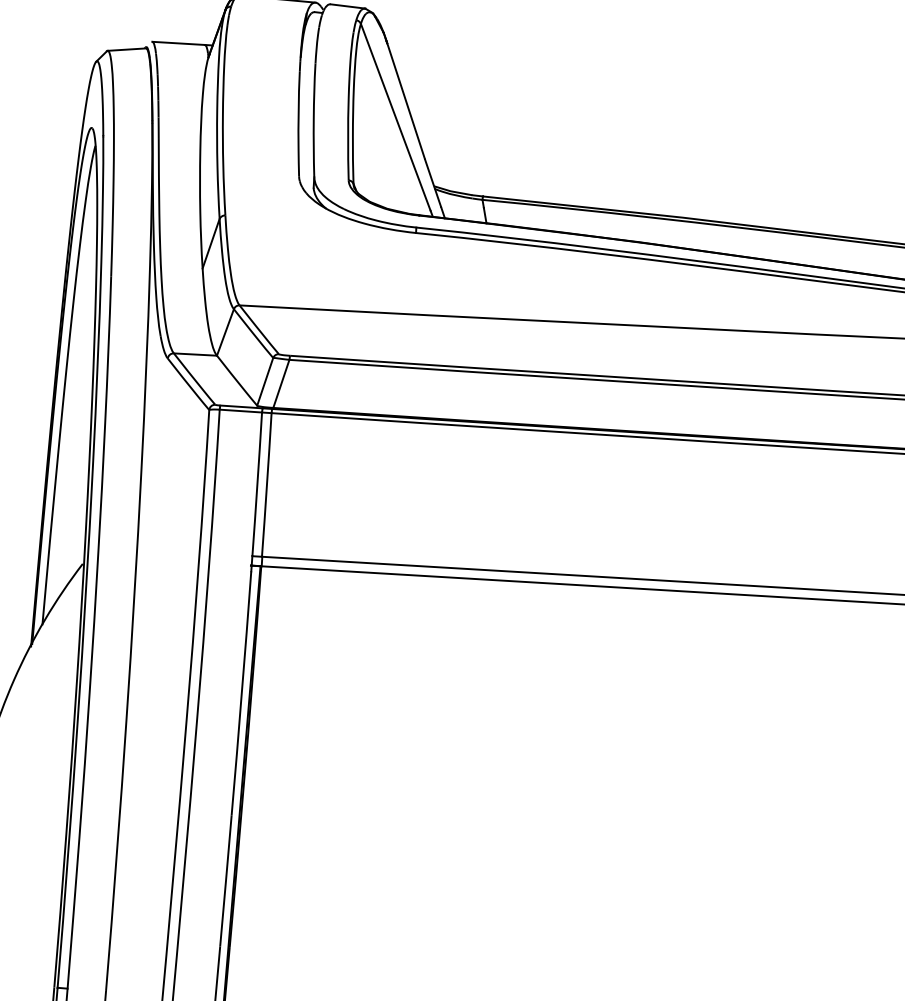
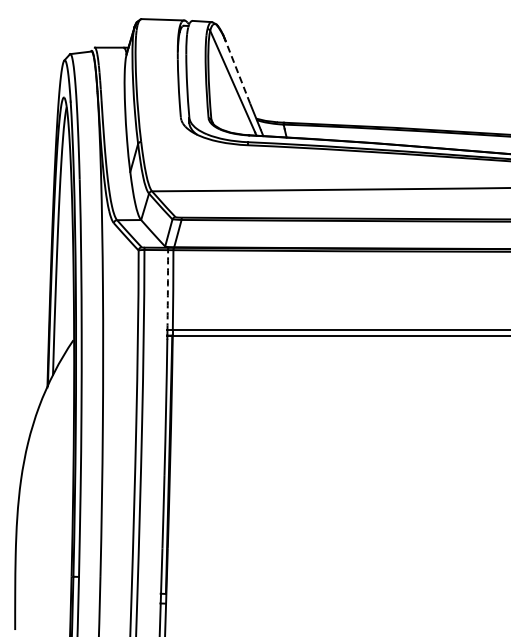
line: (405, 101) -> (237, 72), solid -> dashed
arc: (256, 484) -> (167, 290), solid -> dashed

